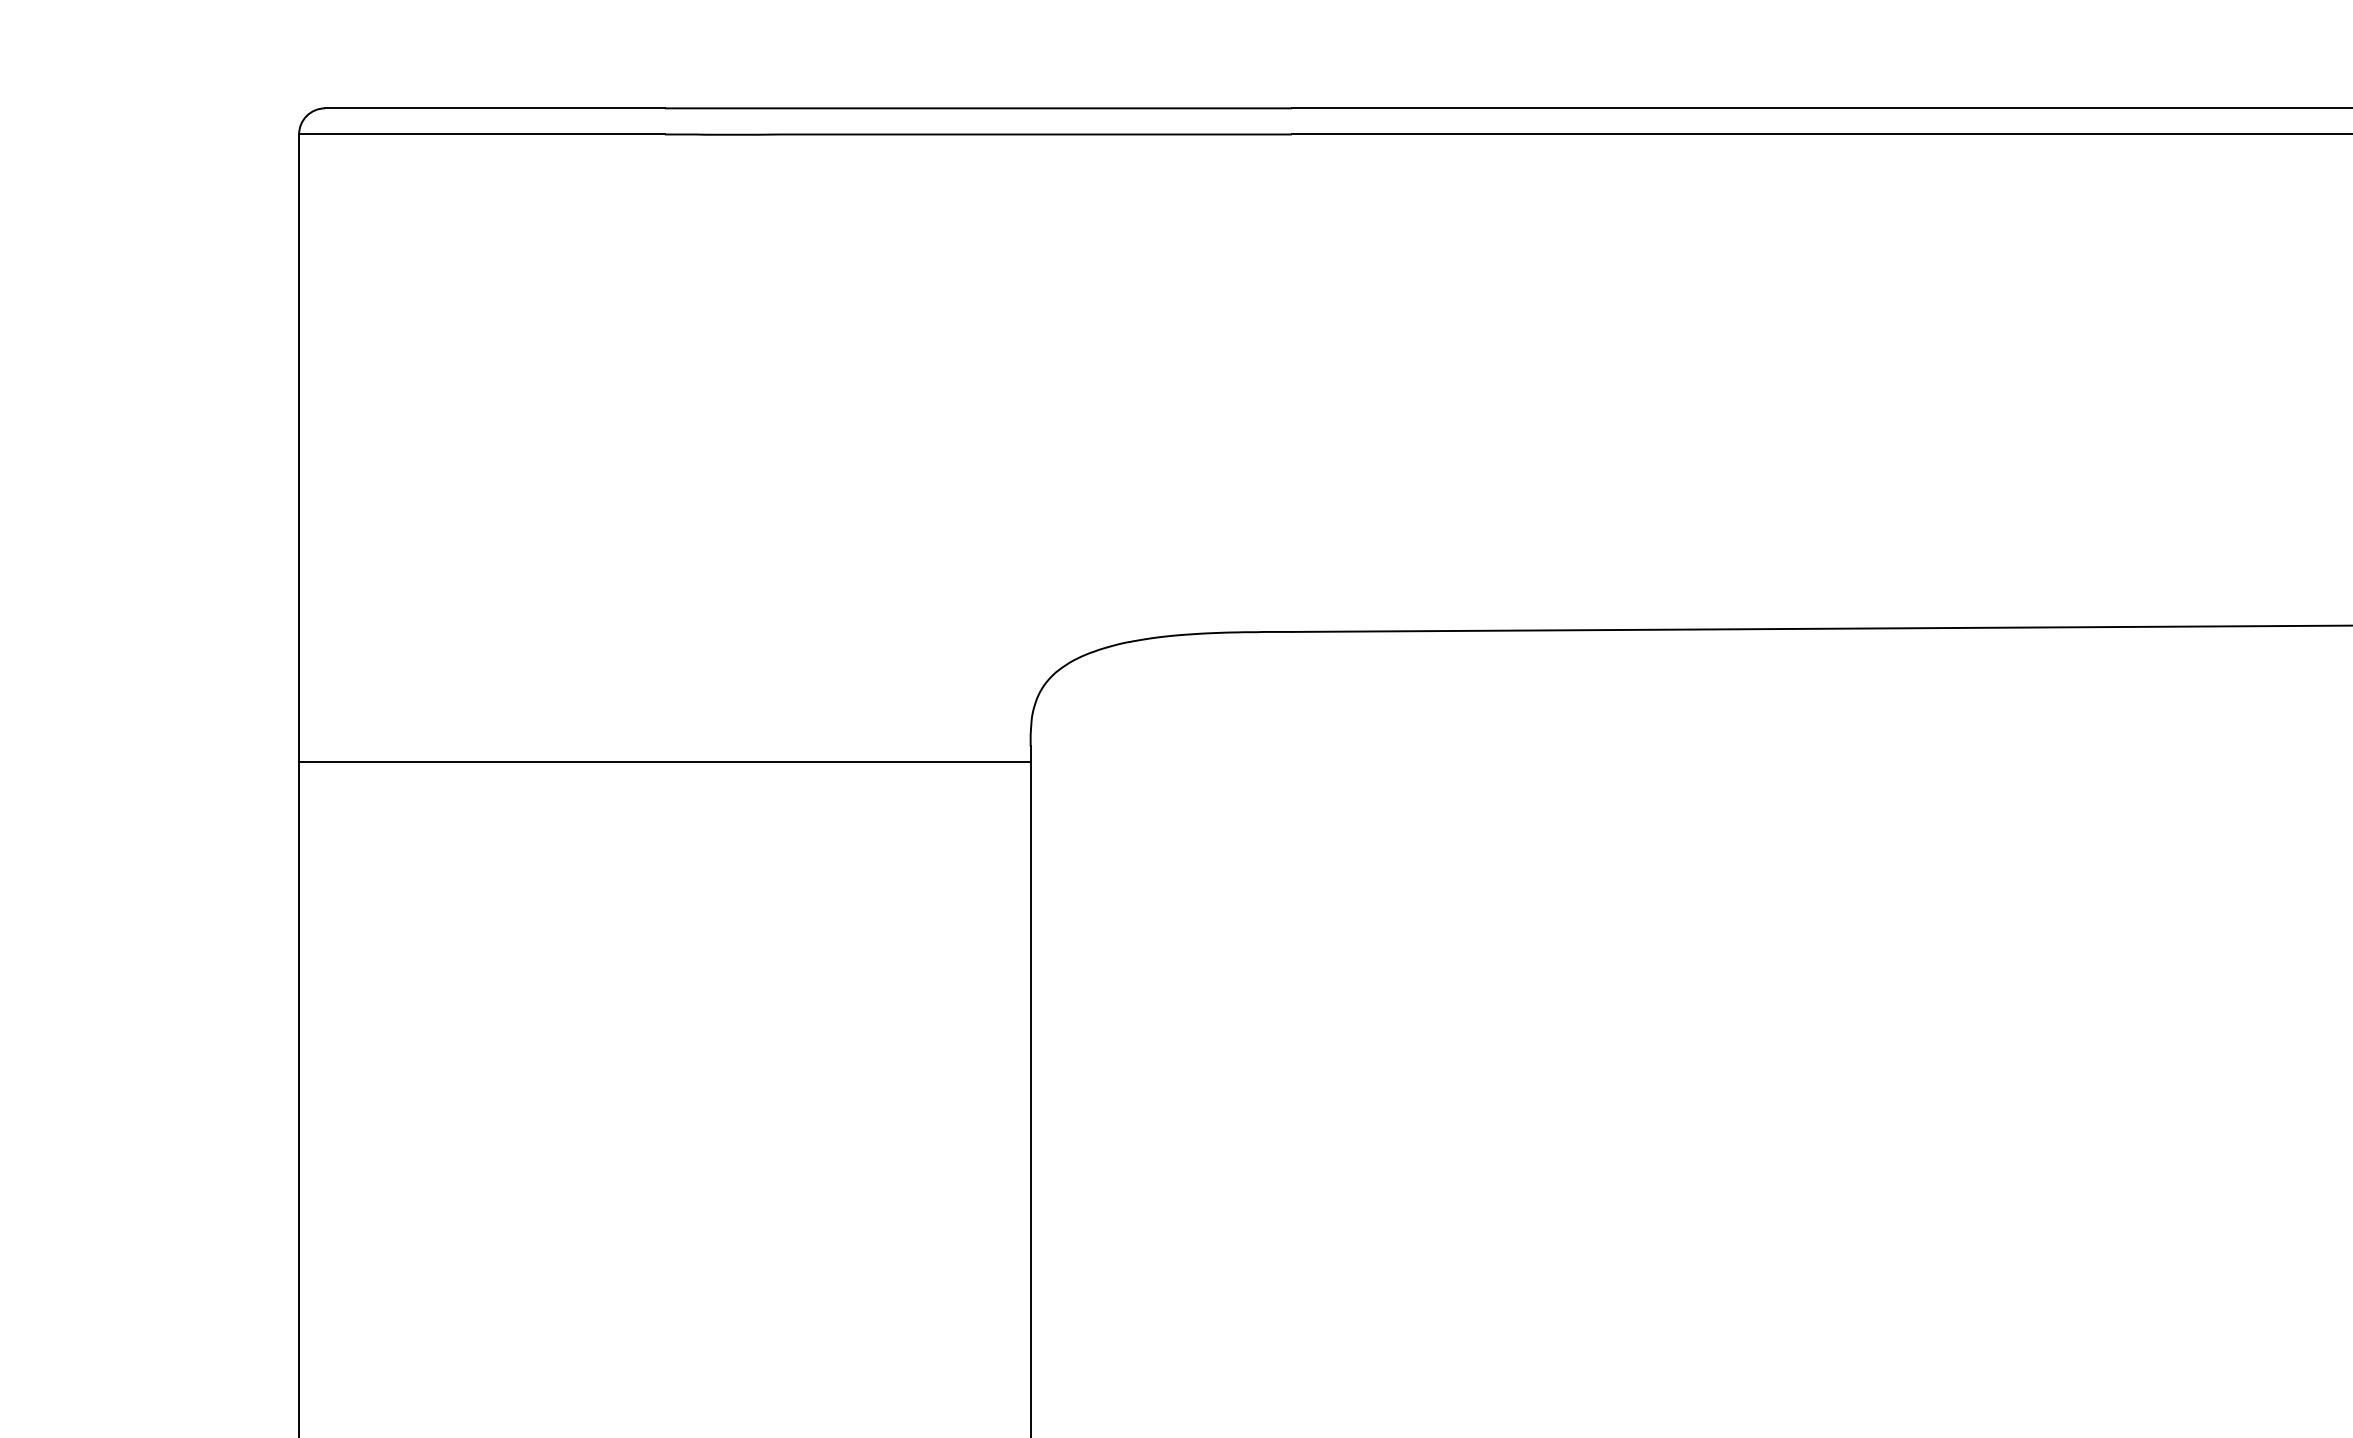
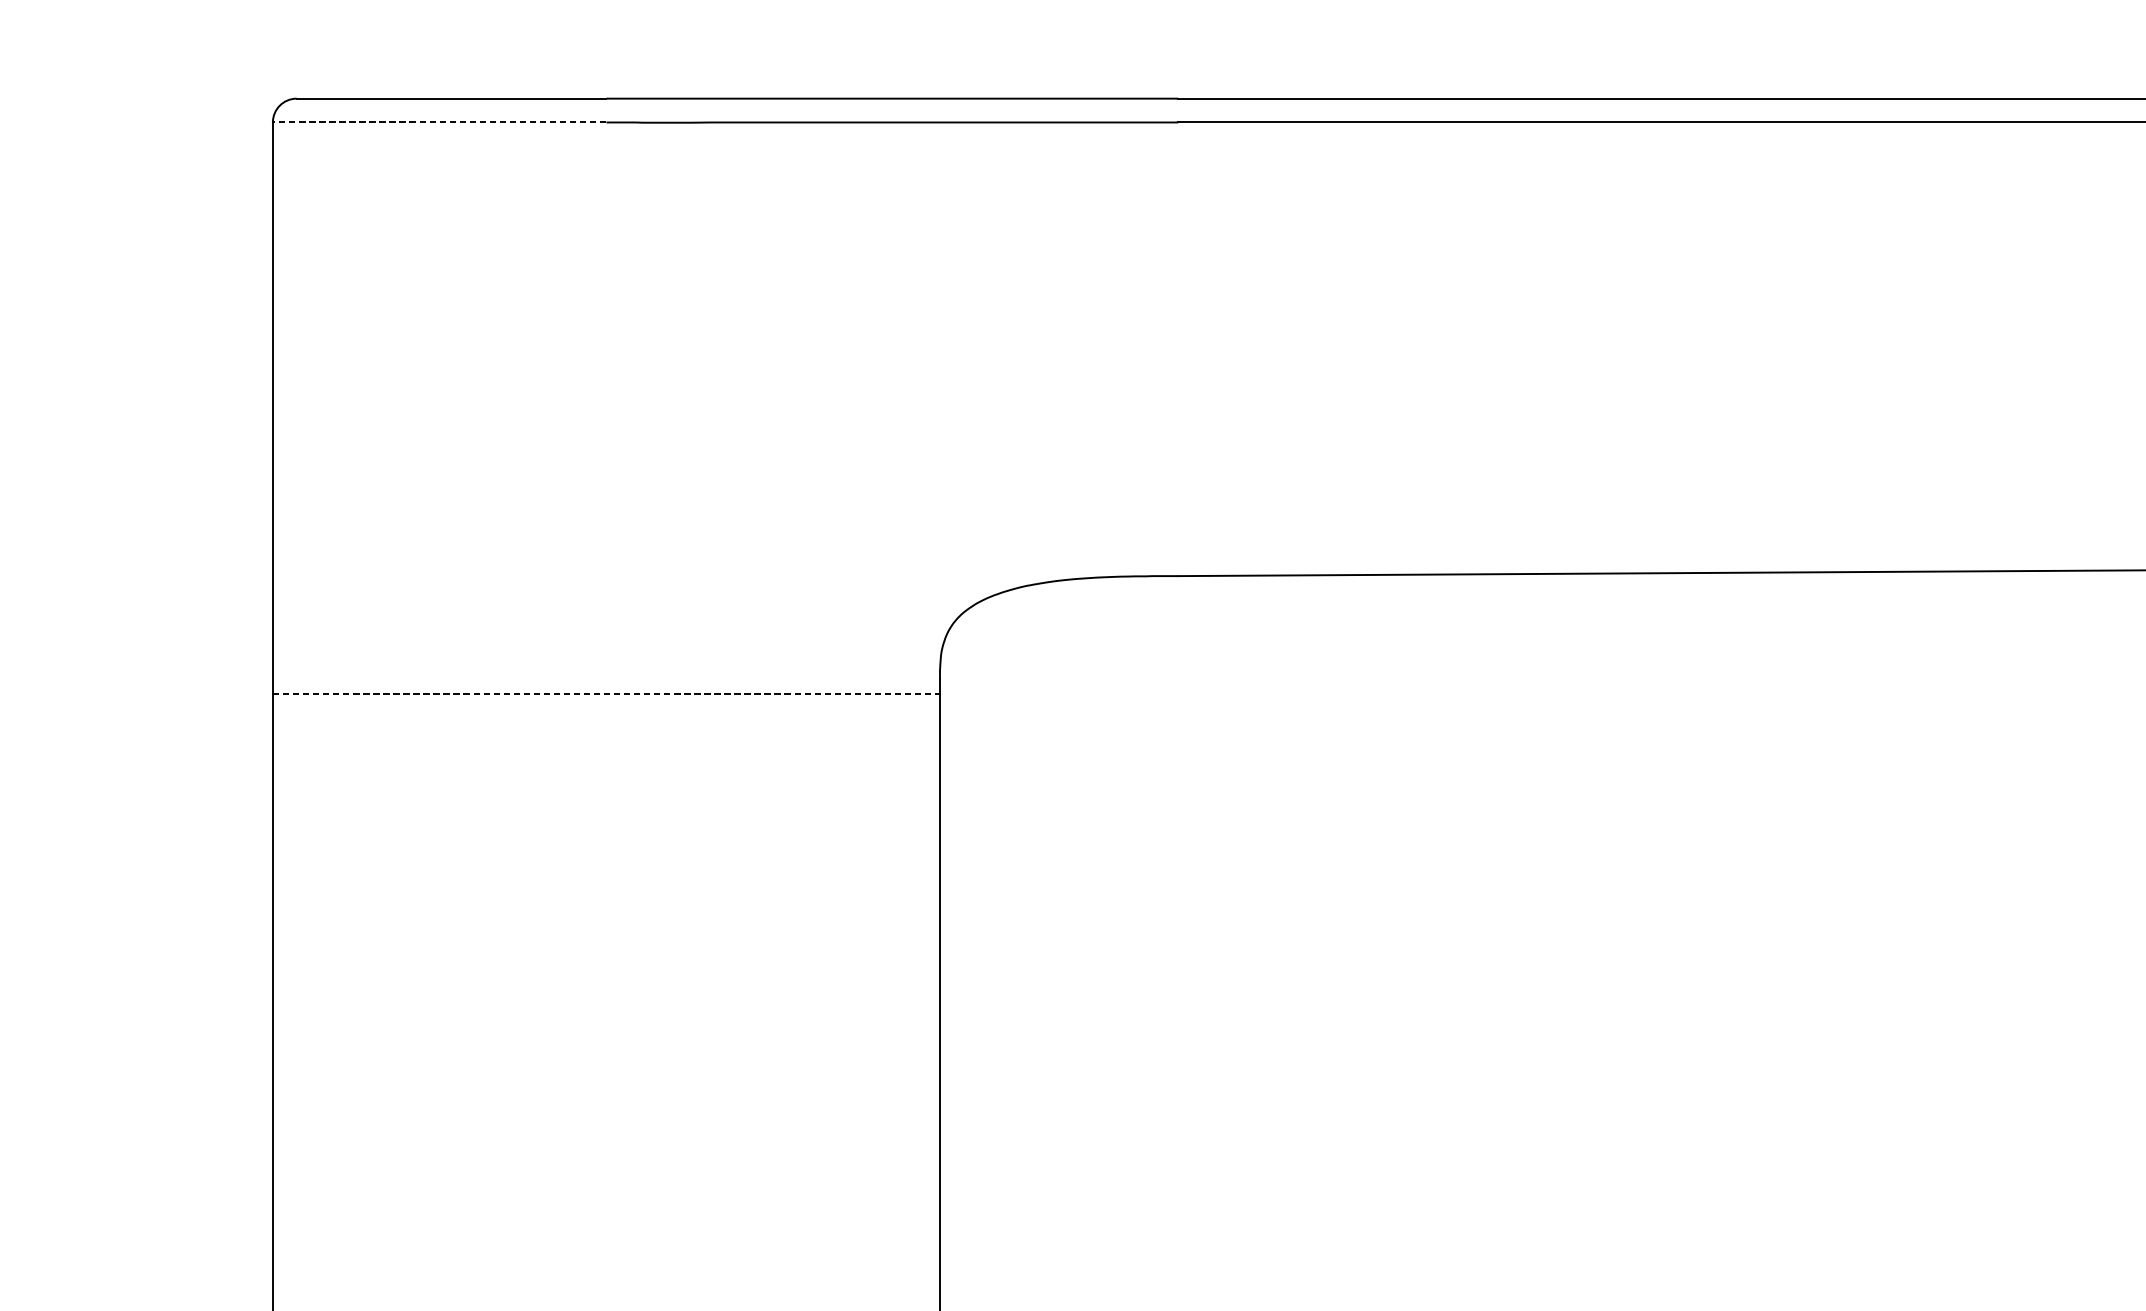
line: (481, 134) -> (439, 122), solid -> dashed
line: (664, 761) -> (606, 694), solid -> dashed

